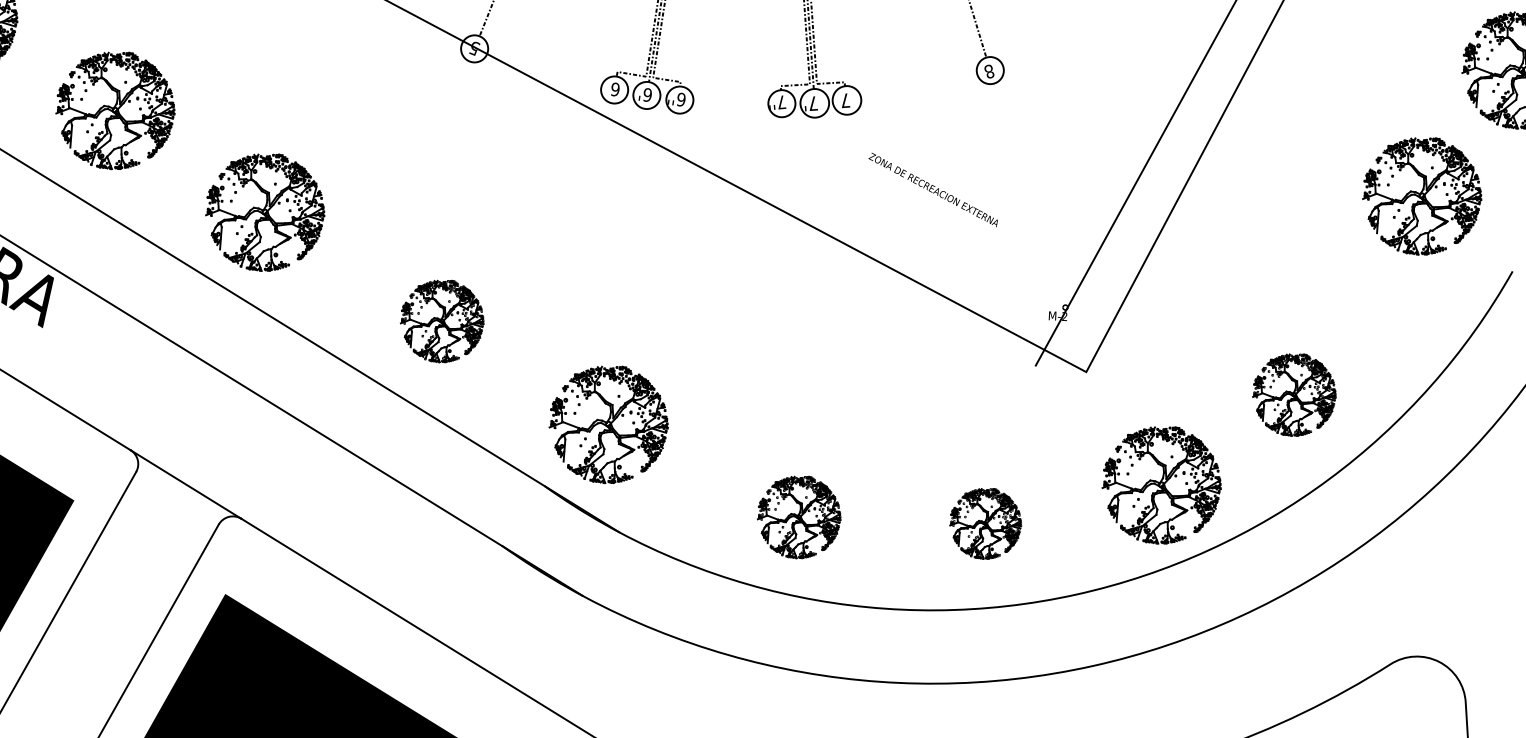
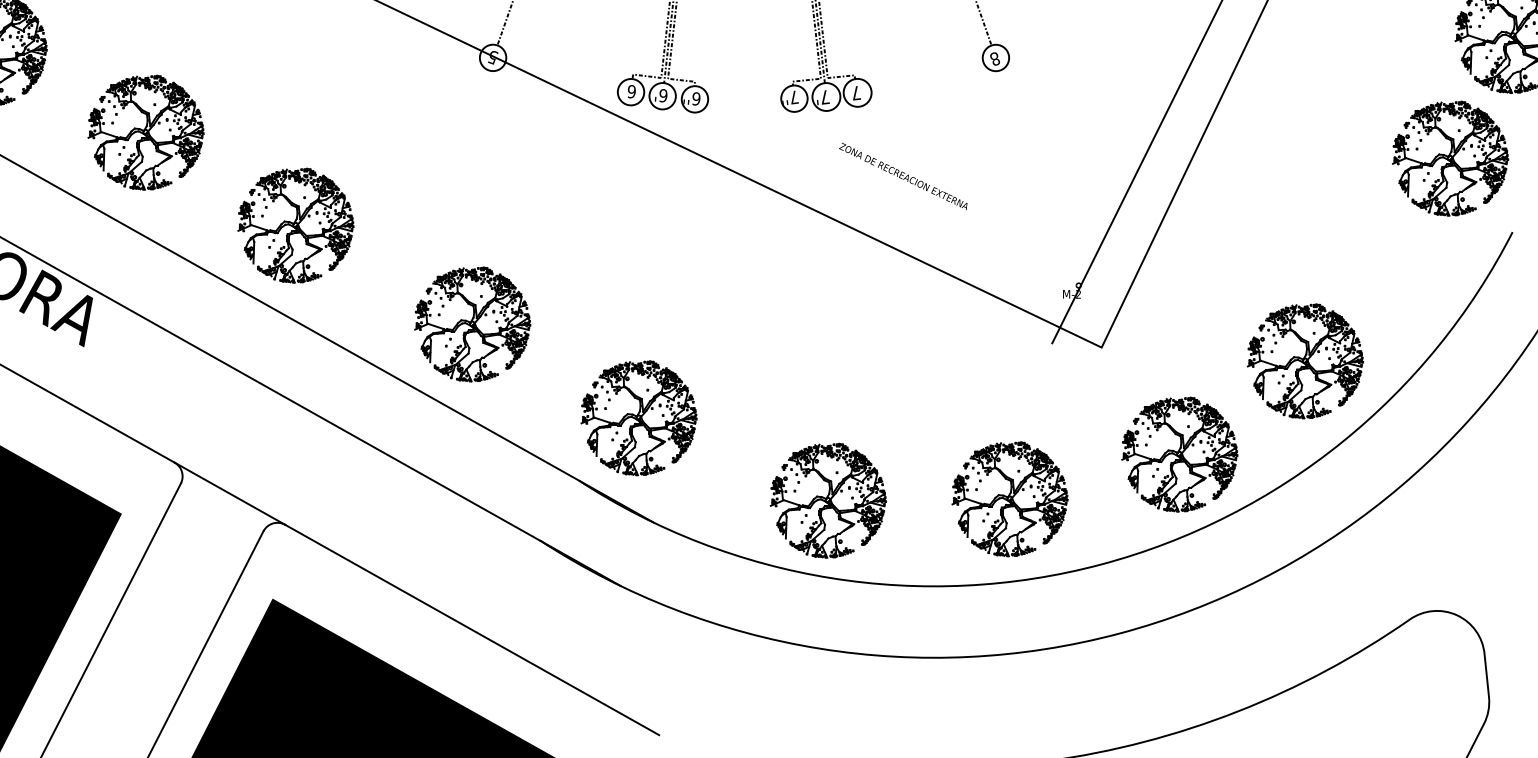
text: (933, 189) -> (903, 176), moved
part: (1422, 196) -> (1450, 158), moved
part: (442, 321) -> (472, 324), size x1.43
part: (1293, 395) -> (1304, 361), size x1.43
part: (798, 517) -> (827, 500), size x1.43
part: (985, 523) -> (1009, 499), size x1.67

